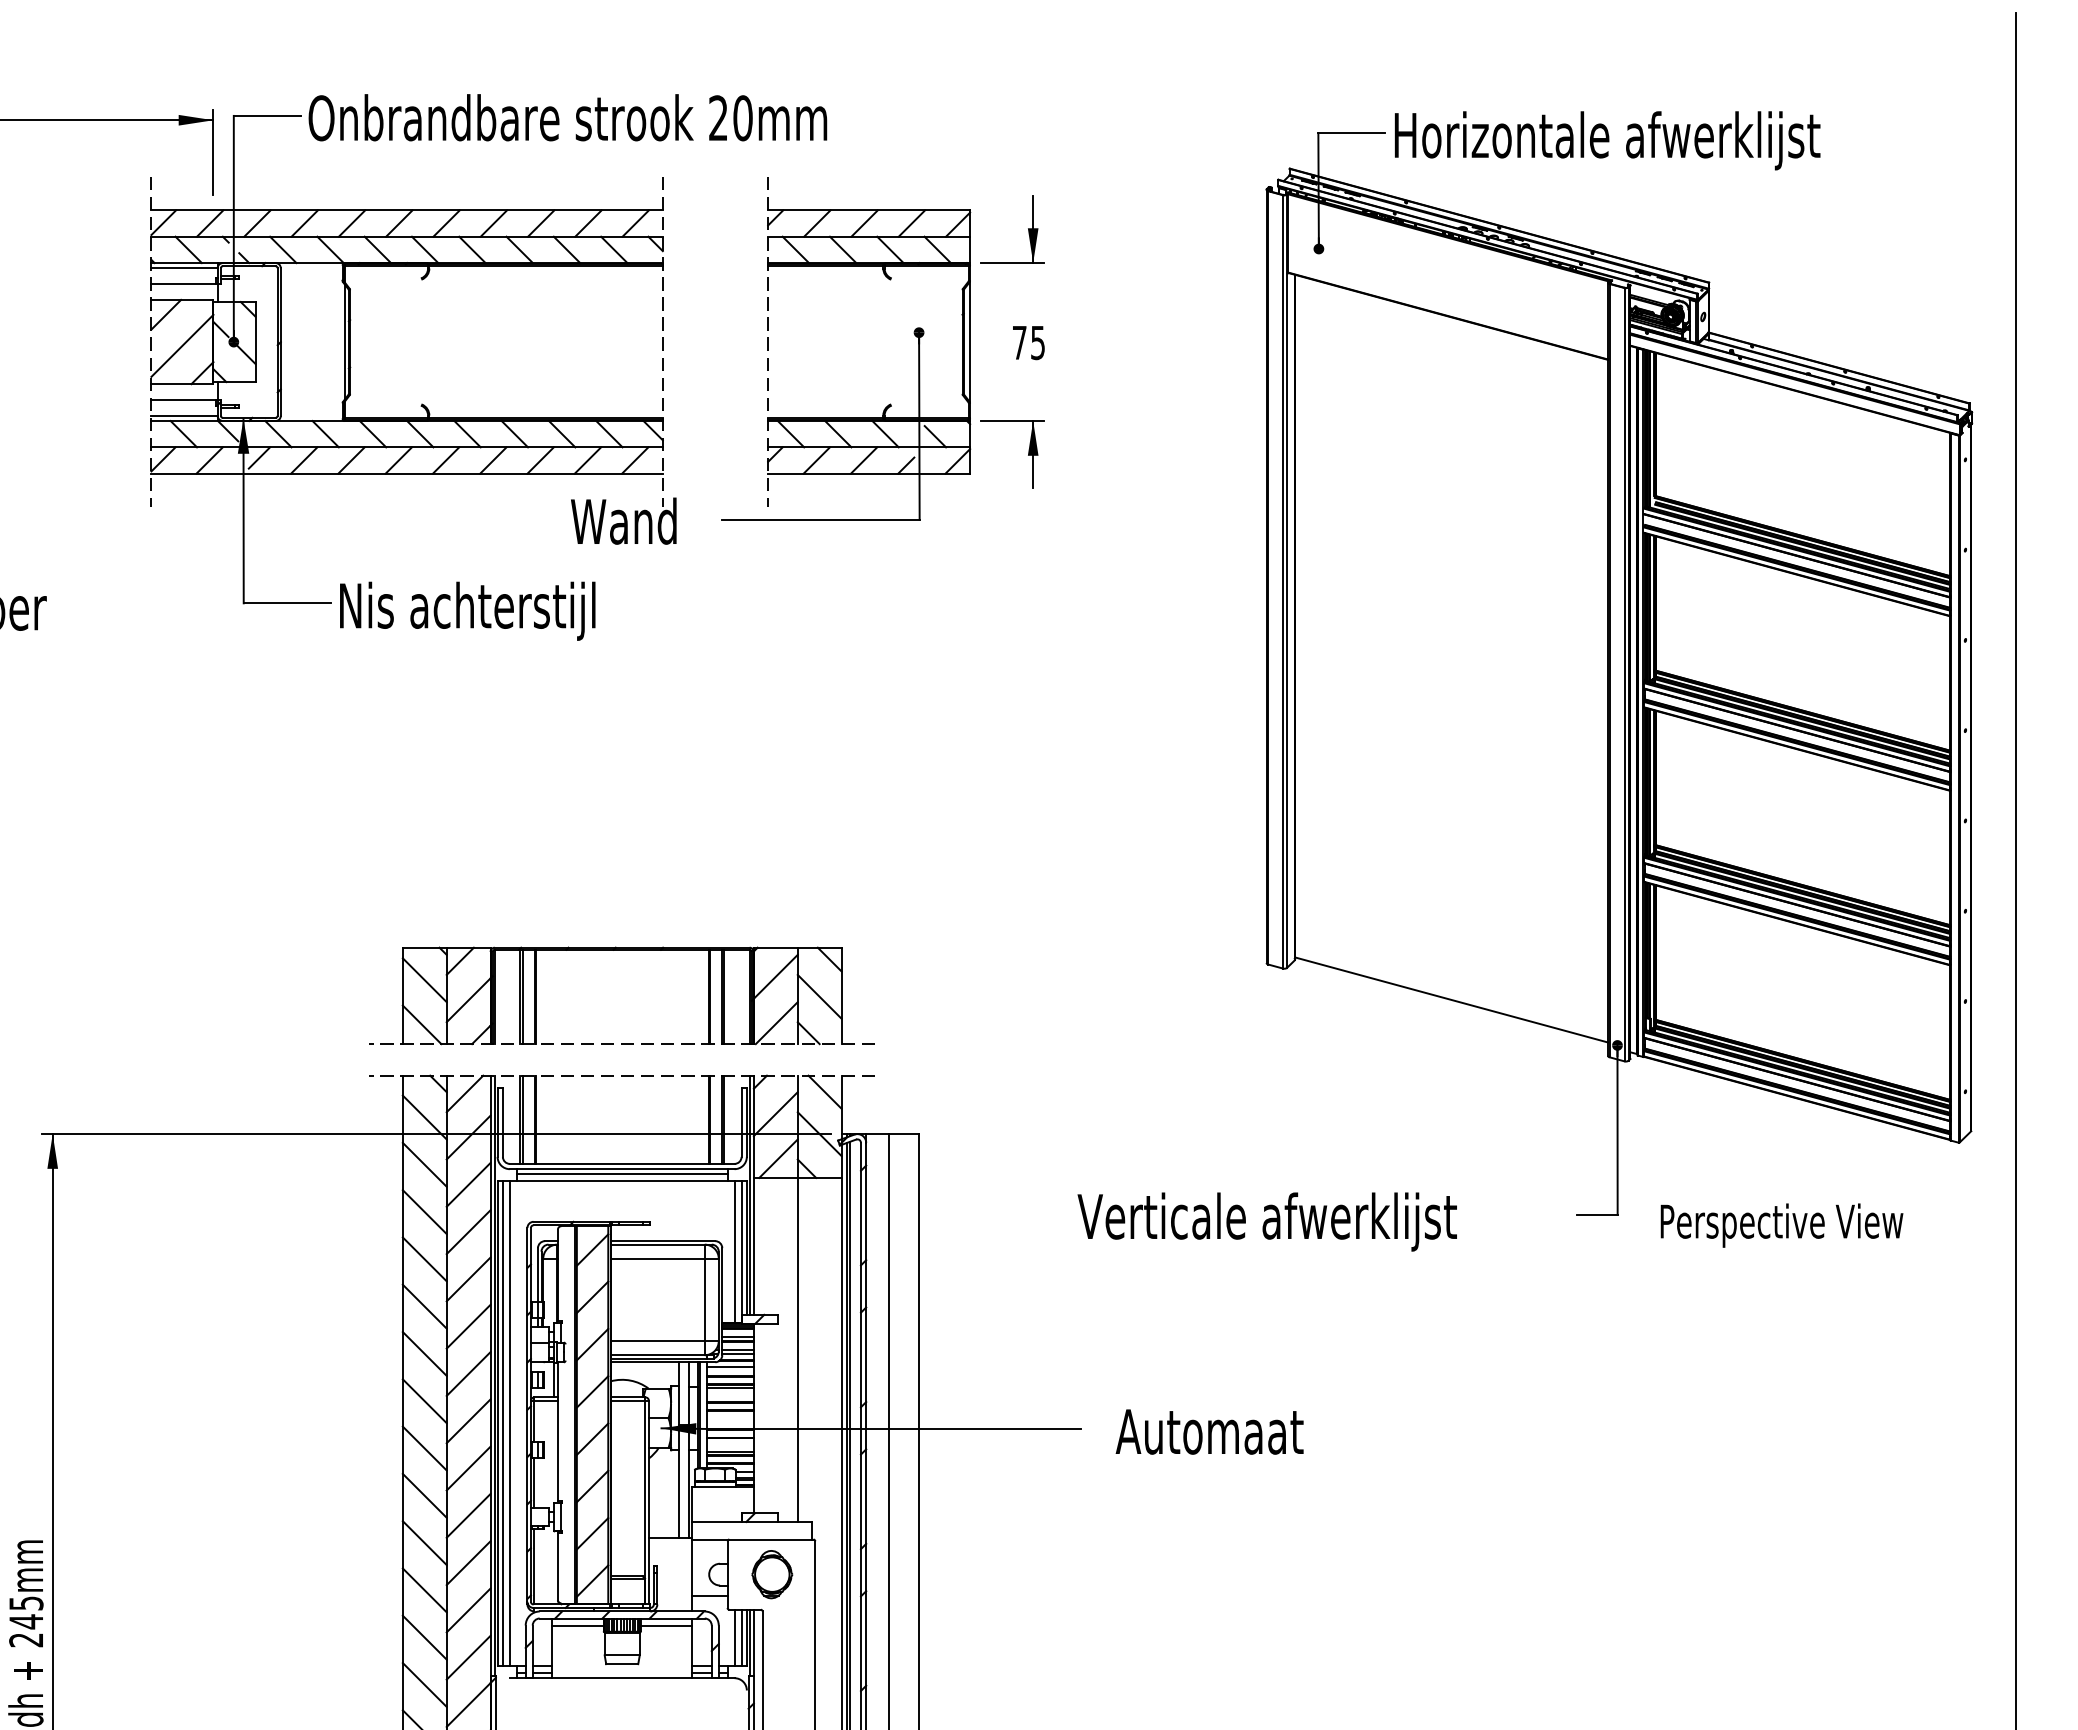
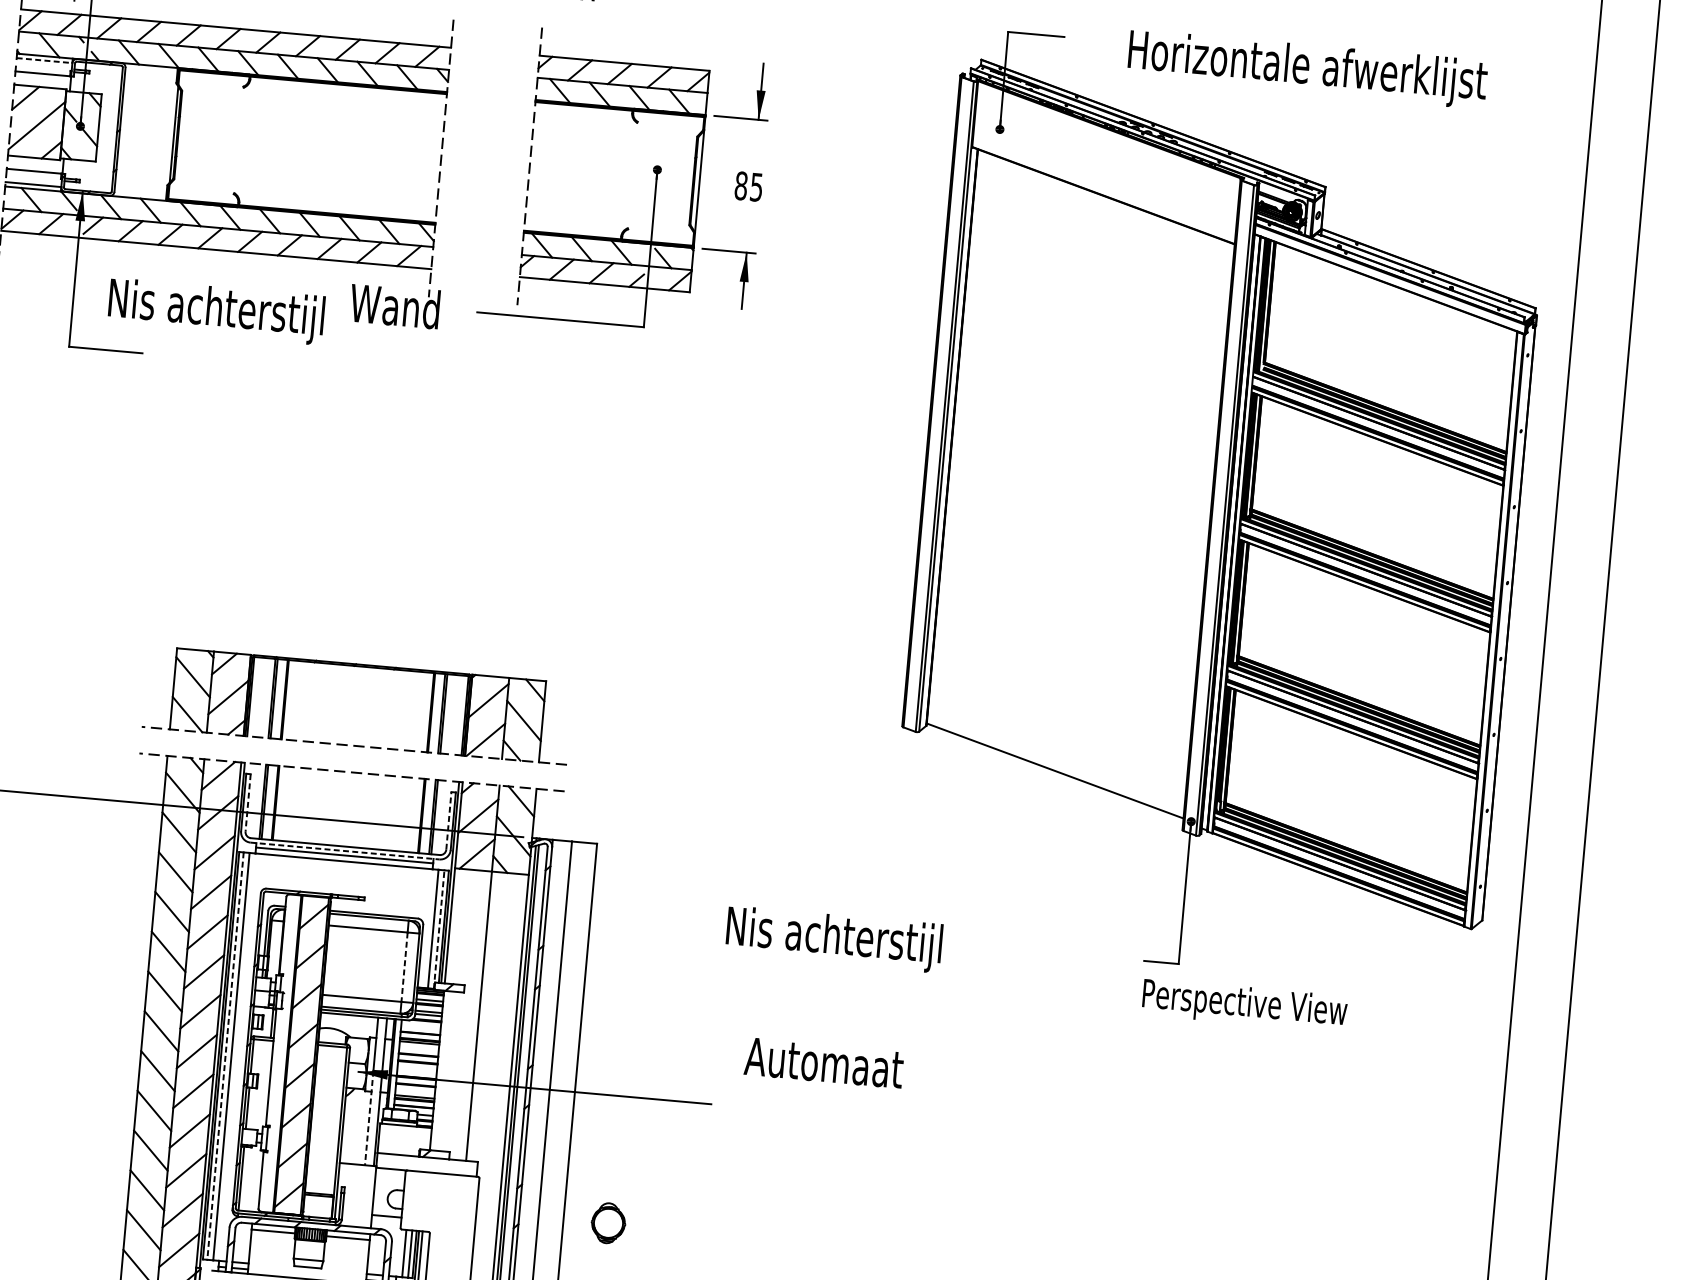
text: (1607, 140) -> (1307, 69), moved
line: (185, 268) -> (45, 60), solid -> dashed
text: (1019, 342) -> (741, 185), 75 -> 85
text: (467, 610) -> (216, 310), moved
line: (741, 1122) -> (448, 820), solid -> dashed
line: (502, 1123) -> (247, 803), solid -> dashed
line: (622, 1169) -> (345, 851), solid -> dashed
text: (1266, 1221) -> (882, 943), Verticale afwerklijst -> Nis achterstijl
text: (1781, 1225) -> (1244, 1005), moved
line: (741, 1251) -> (439, 929), solid -> dashed
line: (704, 1300) -> (404, 967), solid -> dashed
line: (730, 1366) -> (421, 1025), removed
line: (502, 1424) -> (225, 1056), solid -> dashed
text: (1209, 1431) -> (823, 1062), moved
line: (678, 1482) -> (368, 1118), solid -> dashed
part: (772, 1574) -> (608, 1223), moved

